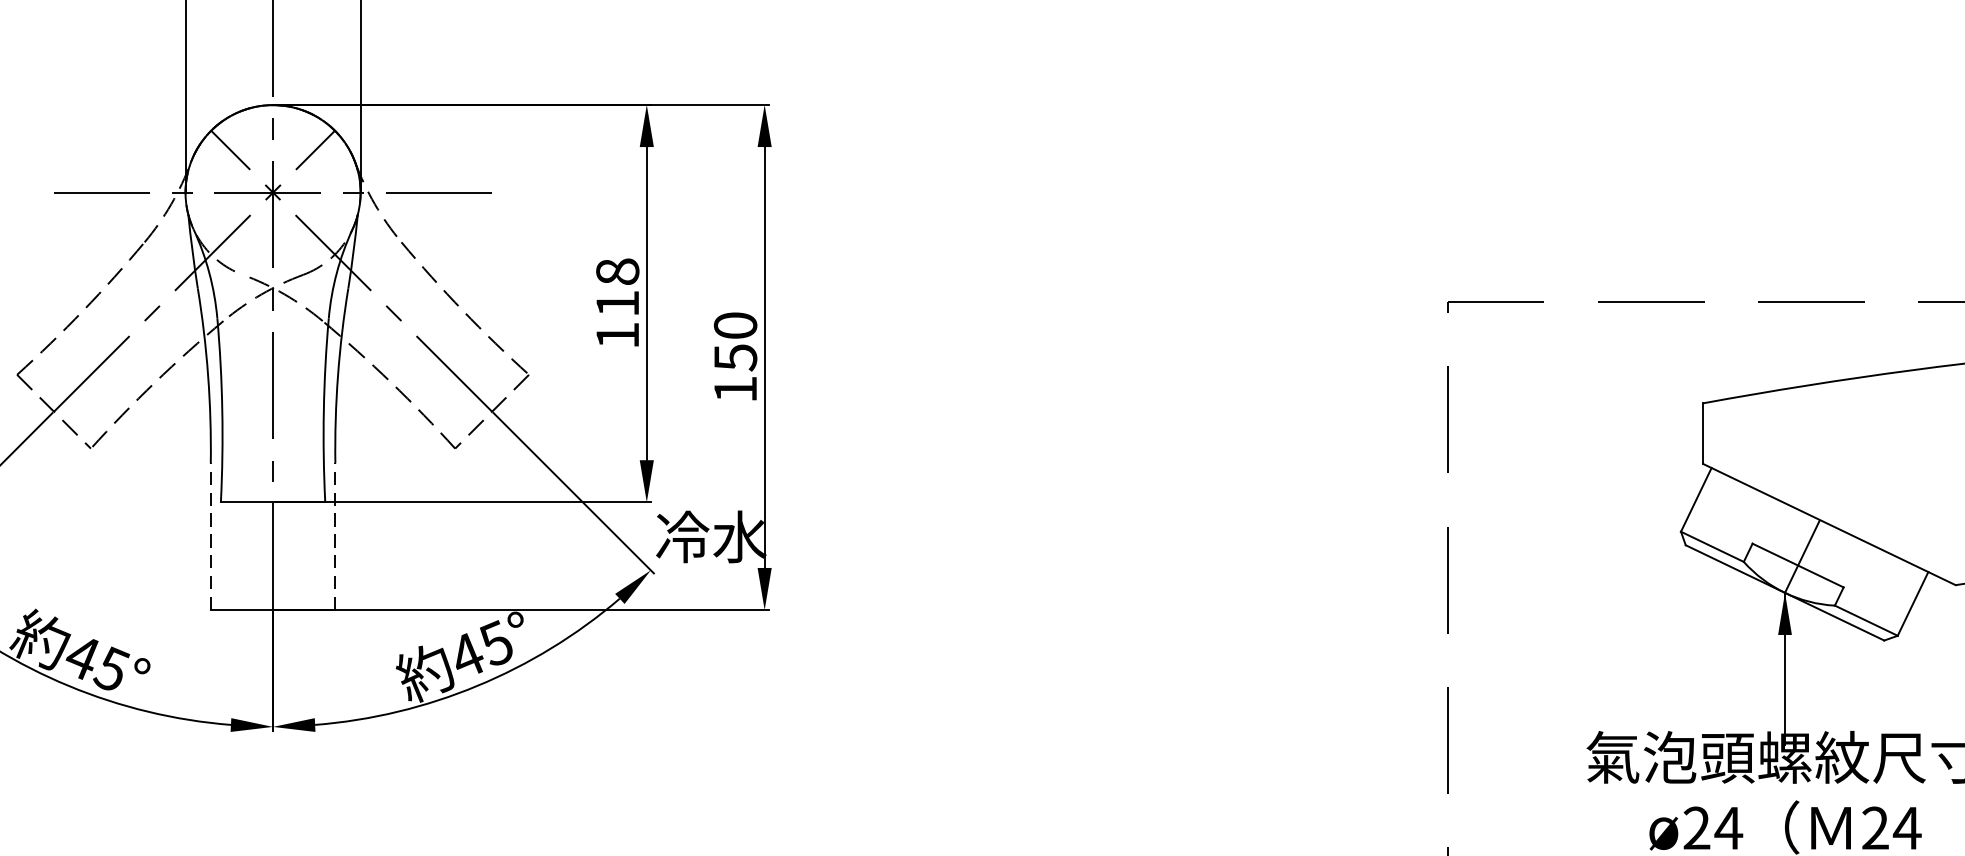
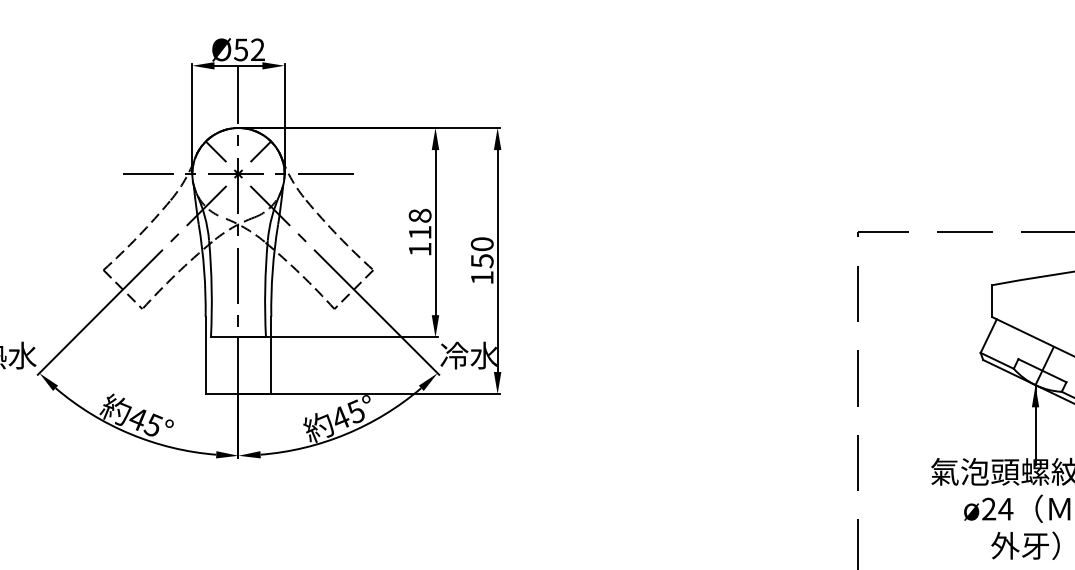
line: (210, 536) -> (205, 355), dashed -> solid
line: (335, 536) -> (271, 355), dashed -> solid

